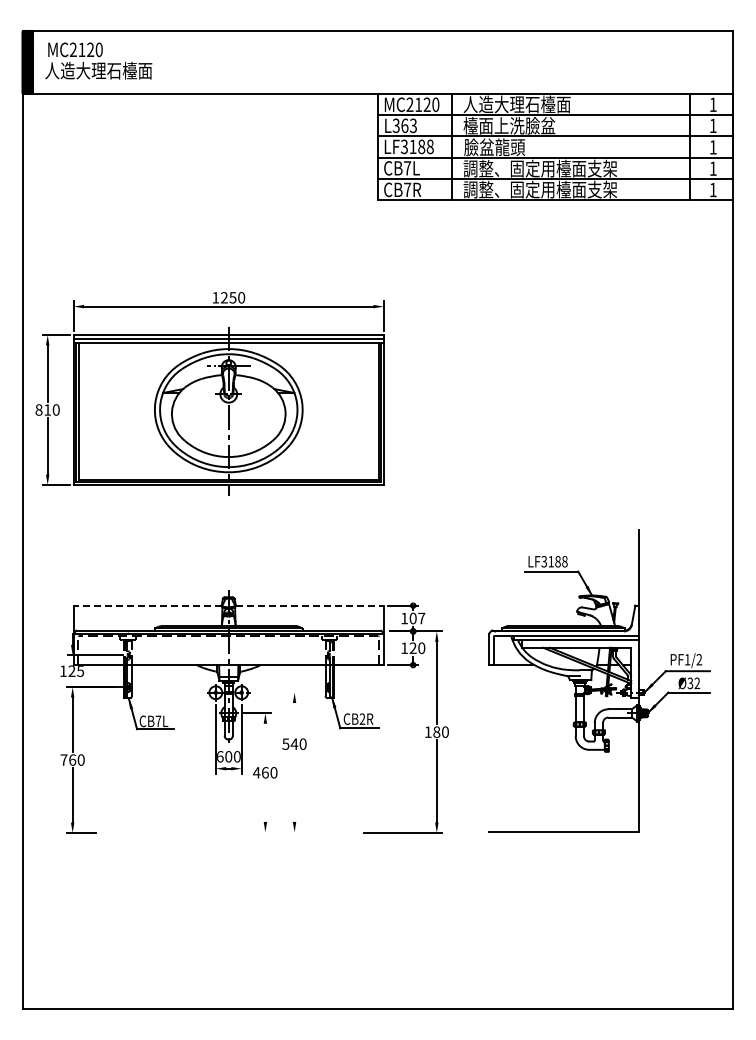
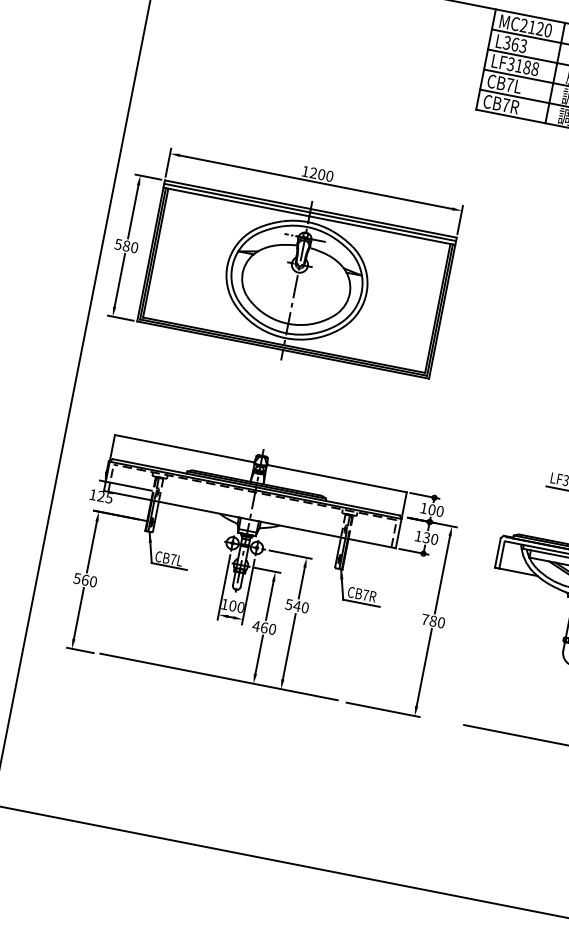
text: (232, 297) -> (321, 174), 1250 -> 1200
text: (43, 409) -> (122, 244), 810 -> 580
line: (147, 605) -> (184, 448), dashed -> solid
line: (310, 605) -> (337, 478), dashed -> solid
text: (421, 618) -> (439, 511), 107 -> 100
text: (412, 648) -> (425, 537), 120 -> 130
line: (277, 692) -> (290, 554), added
text: (362, 718) -> (365, 594), CB2R -> CB7R
line: (294, 719) -> (301, 582), added
text: (427, 731) -> (424, 618), 180 -> 780
line: (265, 743) -> (269, 600), added
text: (220, 756) -> (225, 604), 600 -> 100
text: (63, 759) -> (76, 577), 760 -> 560
line: (294, 786) -> (289, 646), added
line: (265, 801) -> (259, 654), added
line: (228, 832) -> (218, 677), added

